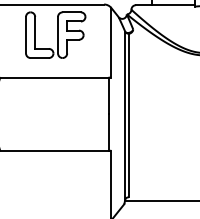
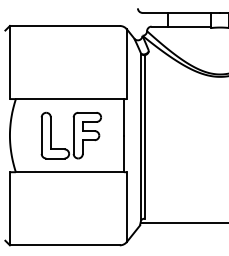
part: (54, 35) -> (70, 135), moved

